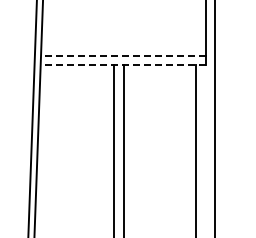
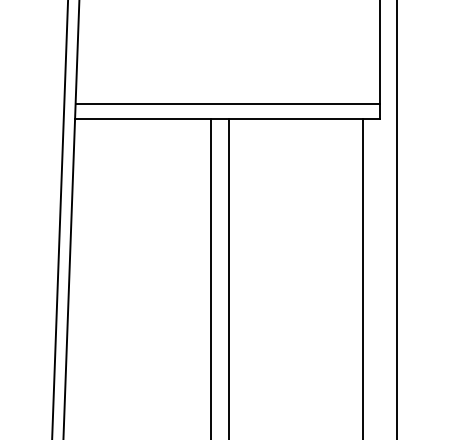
line: (122, 56) -> (226, 104), dashed -> solid
line: (122, 64) -> (226, 119), dashed -> solid

